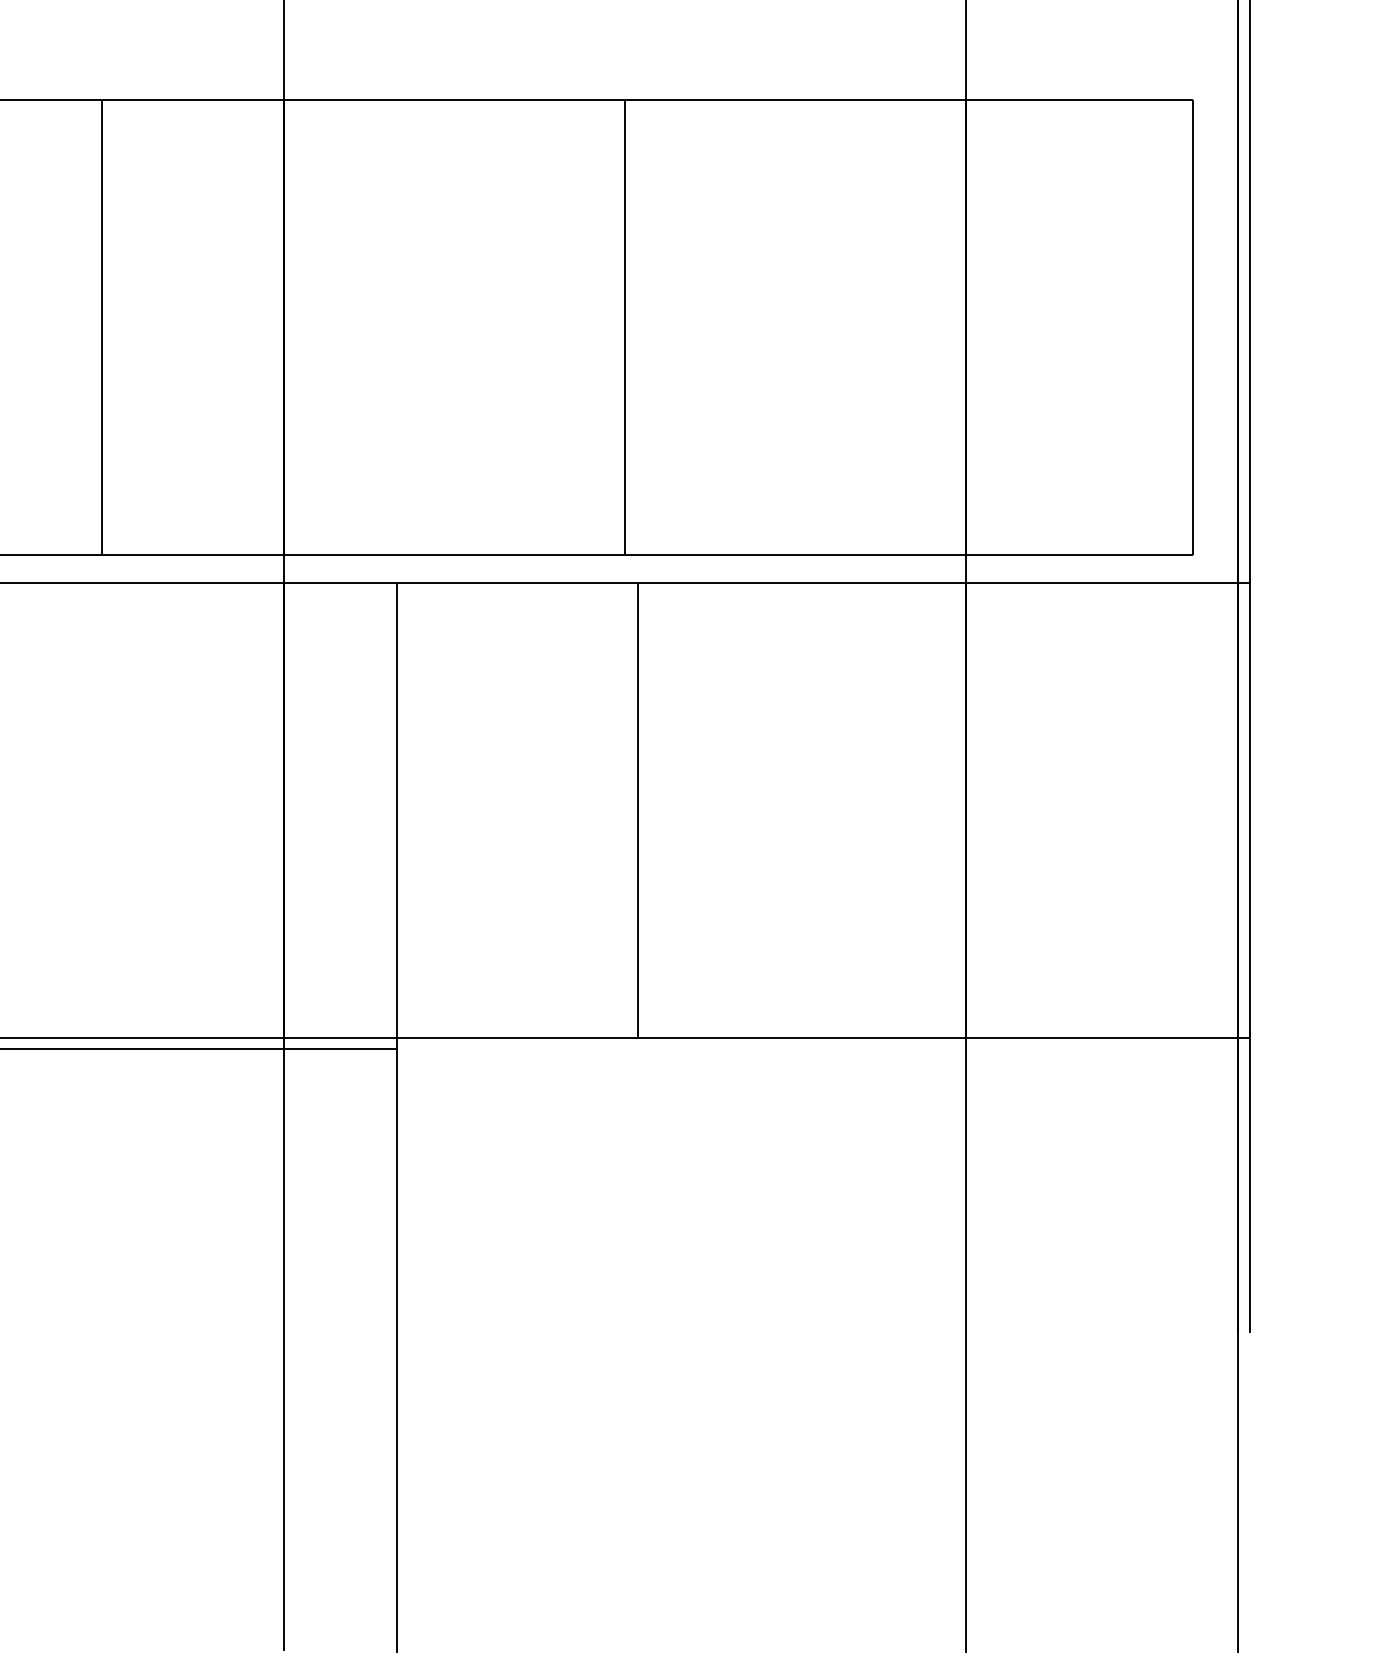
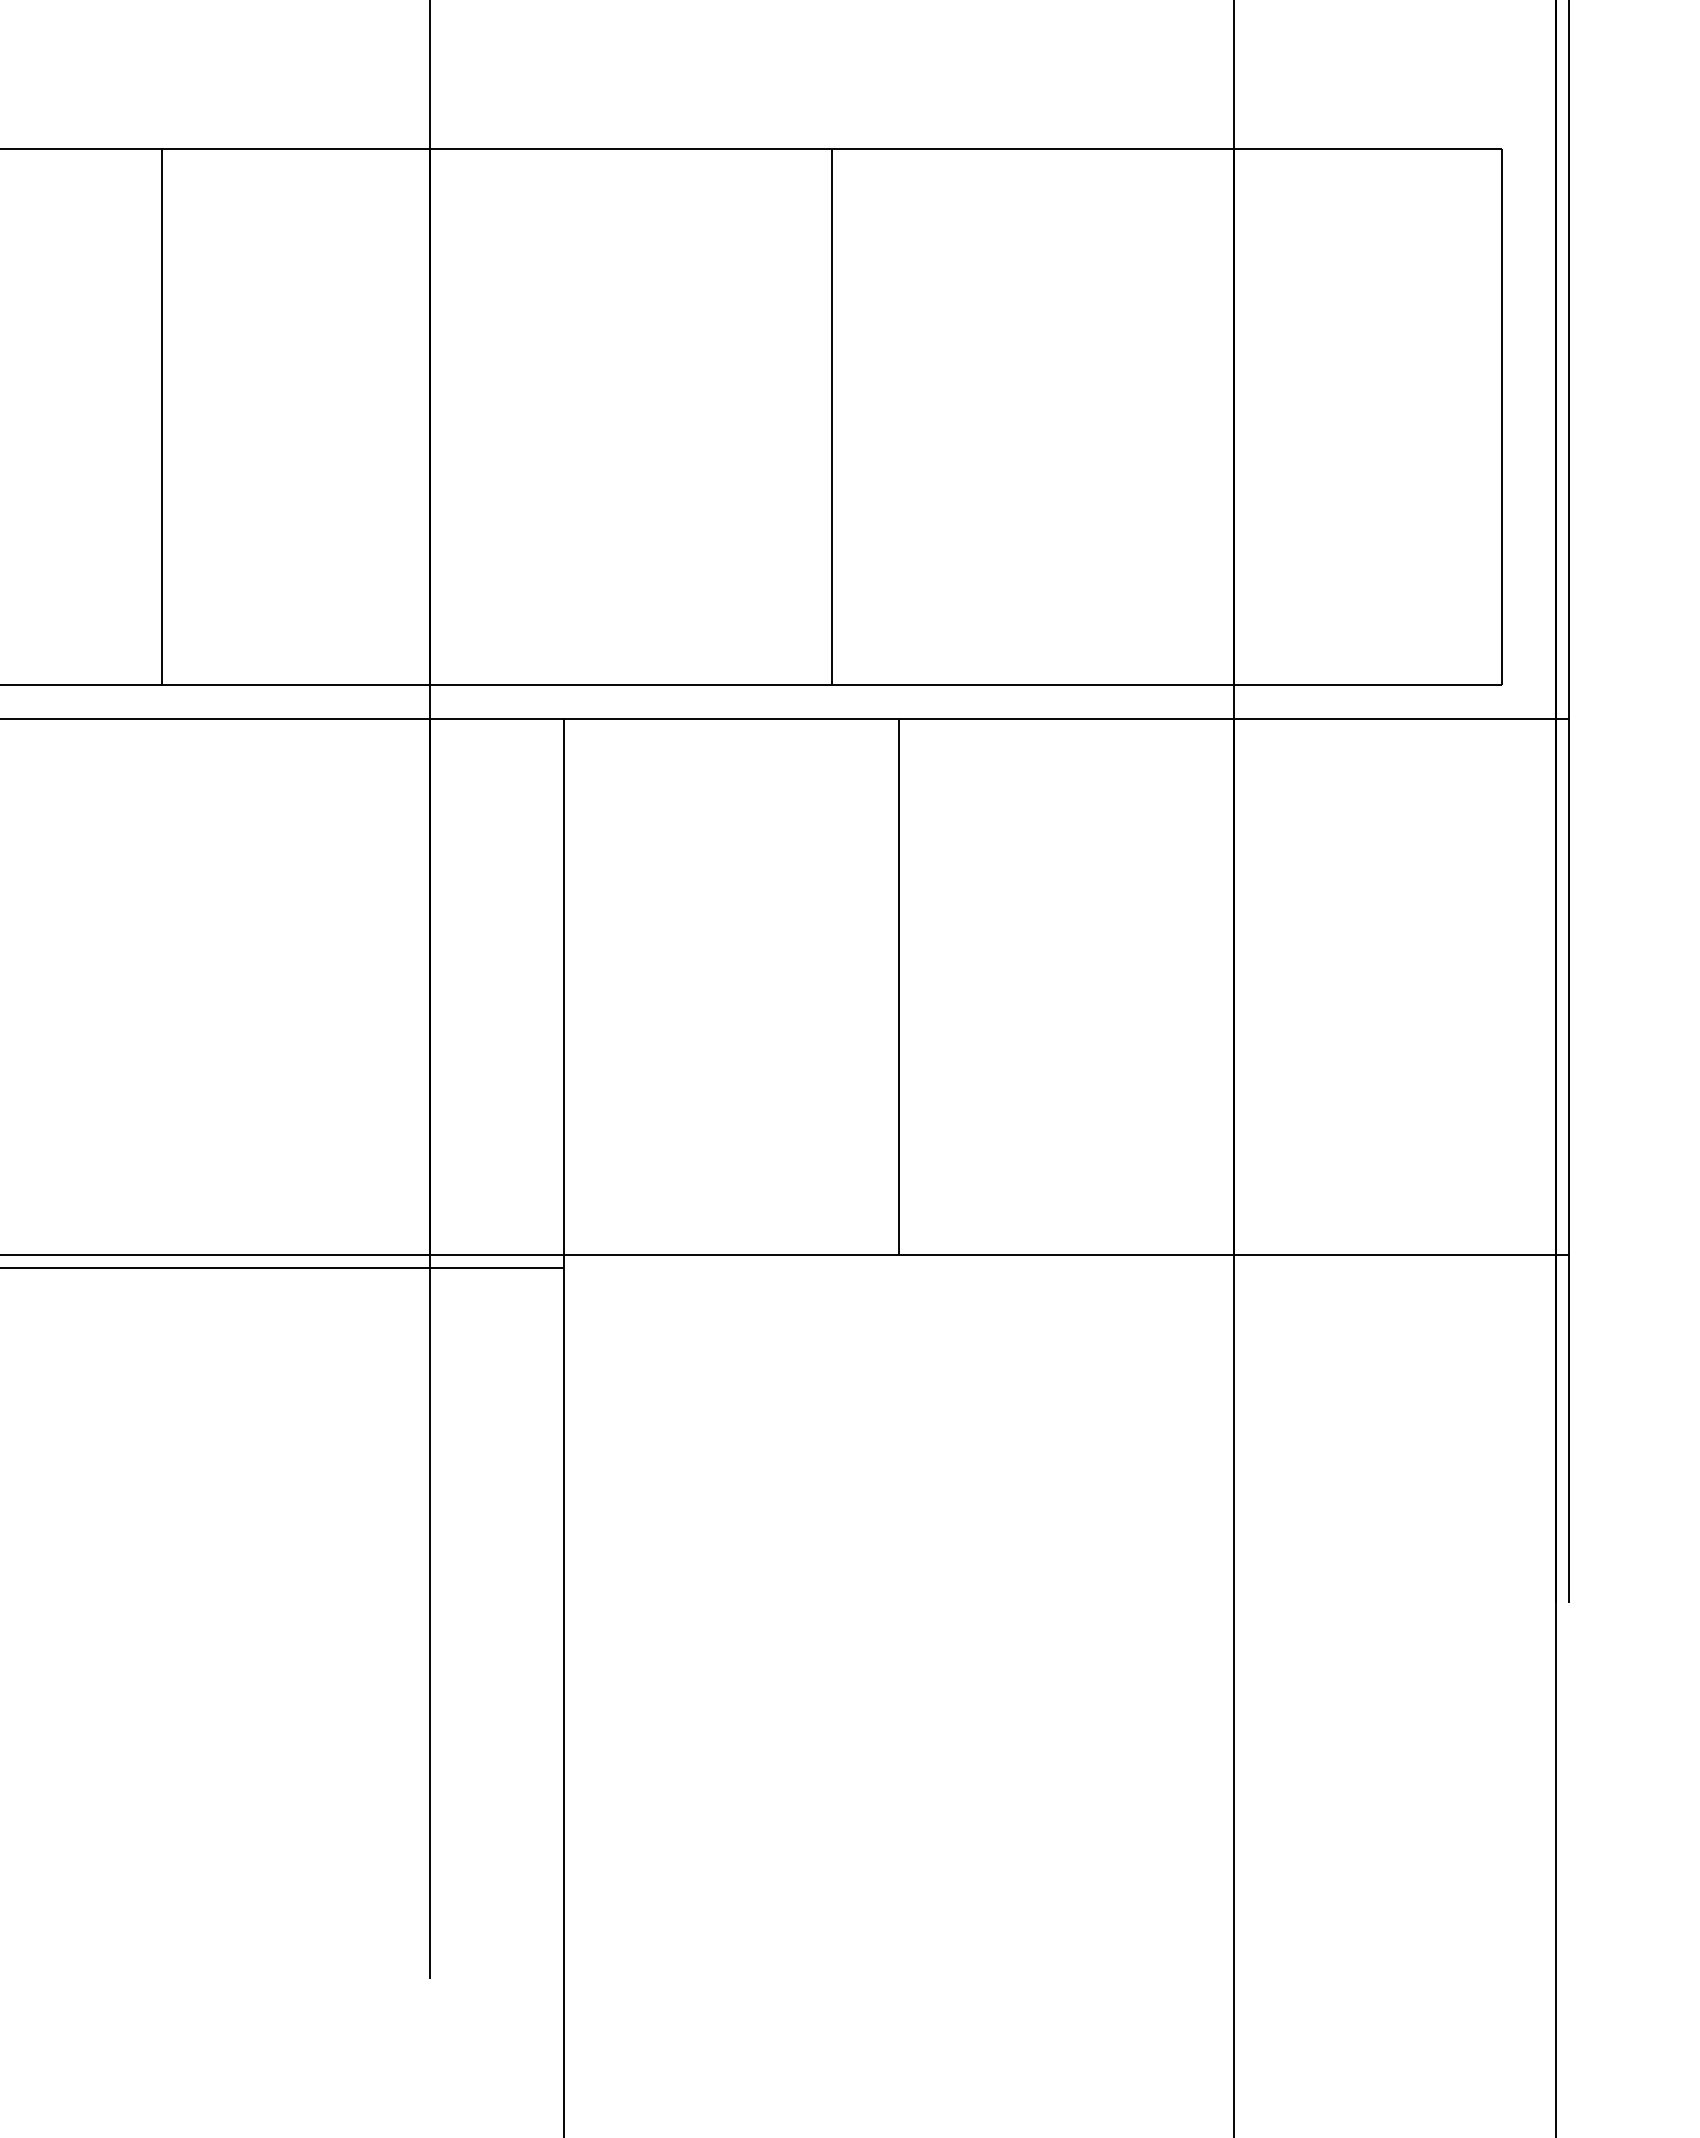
line: (102, 327) -> (162, 417), moved
line: (638, 810) -> (899, 986), moved

